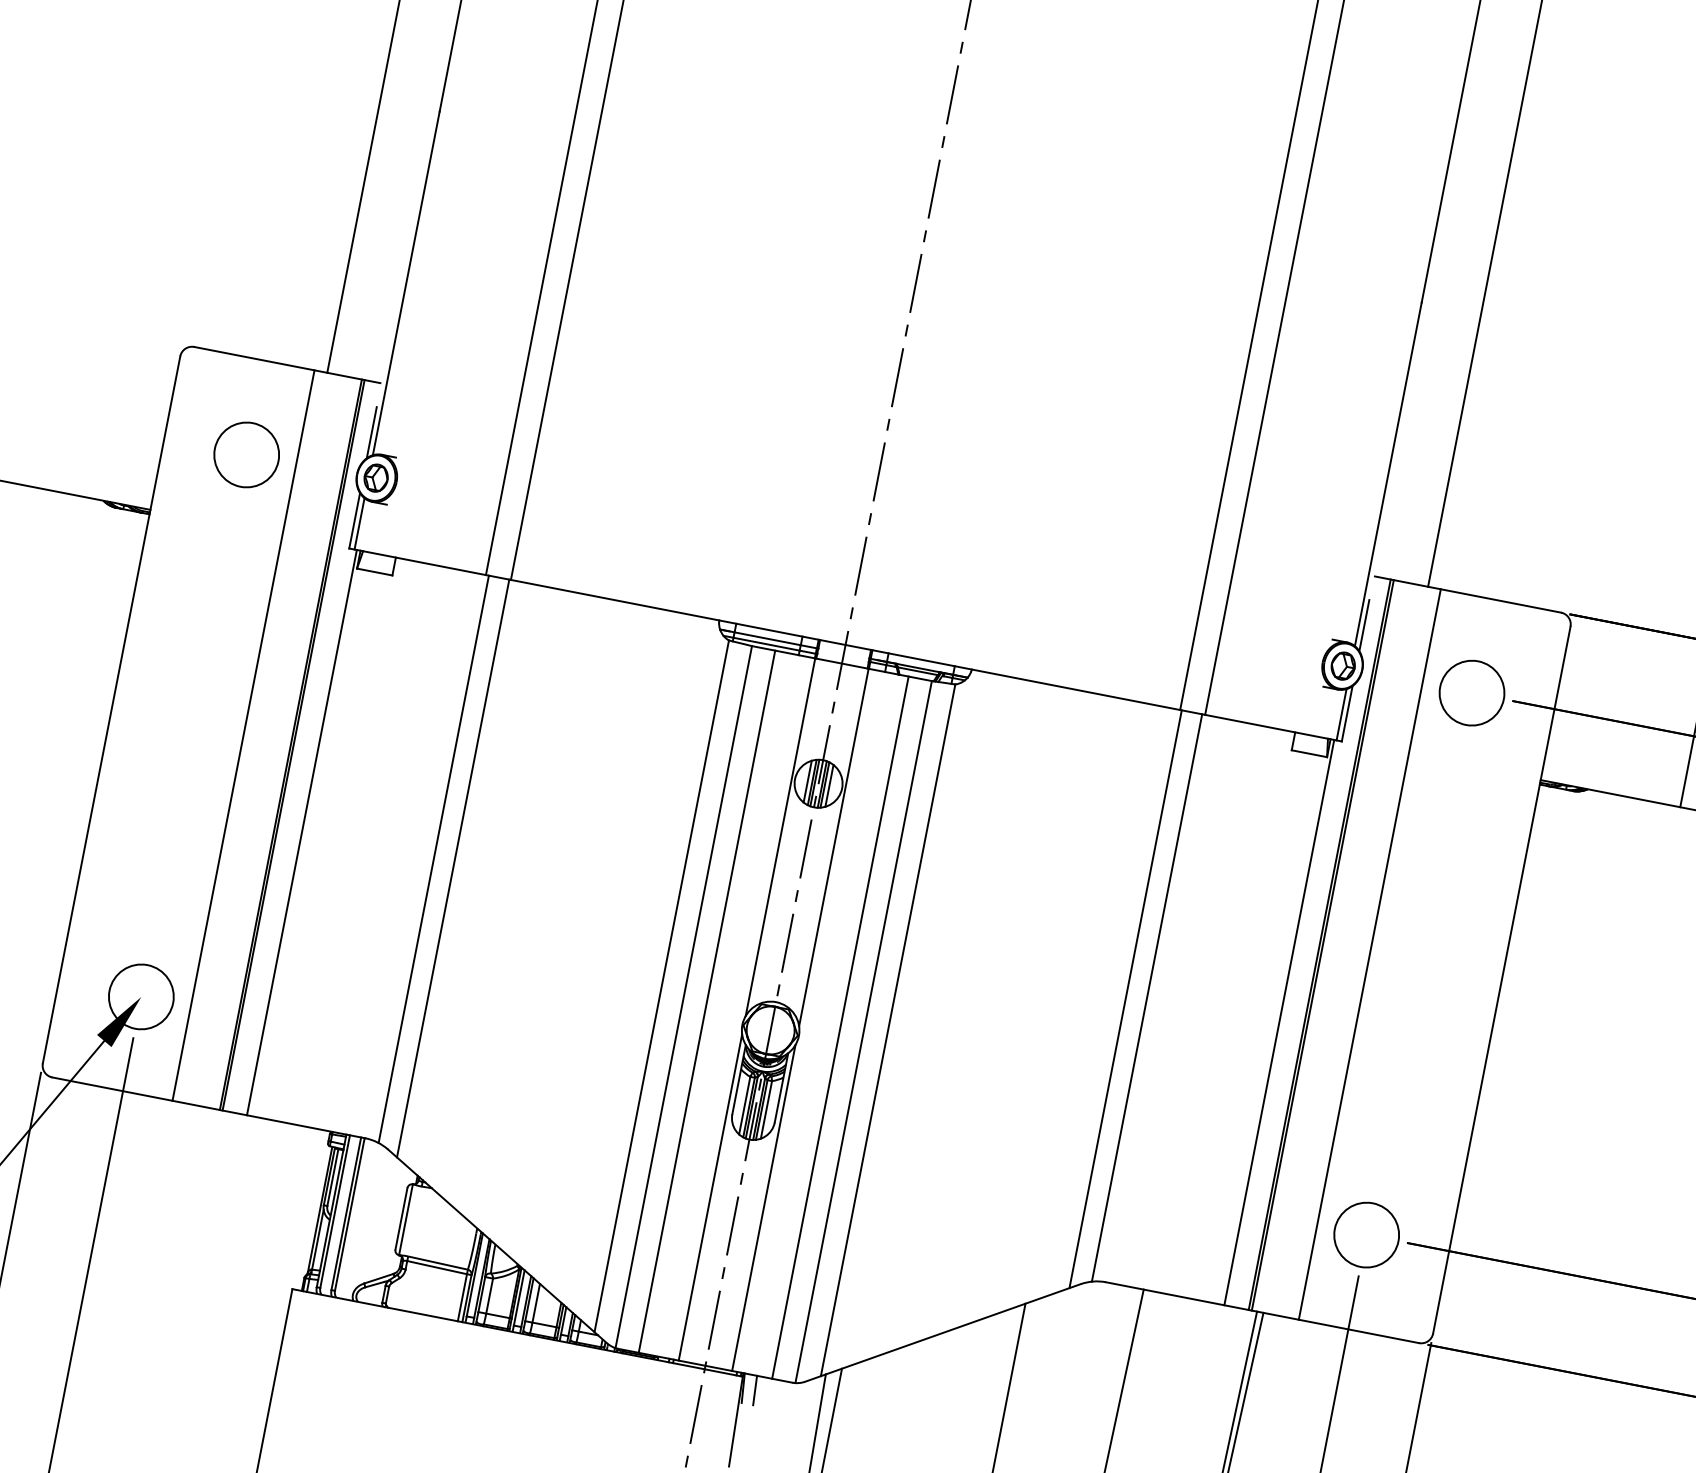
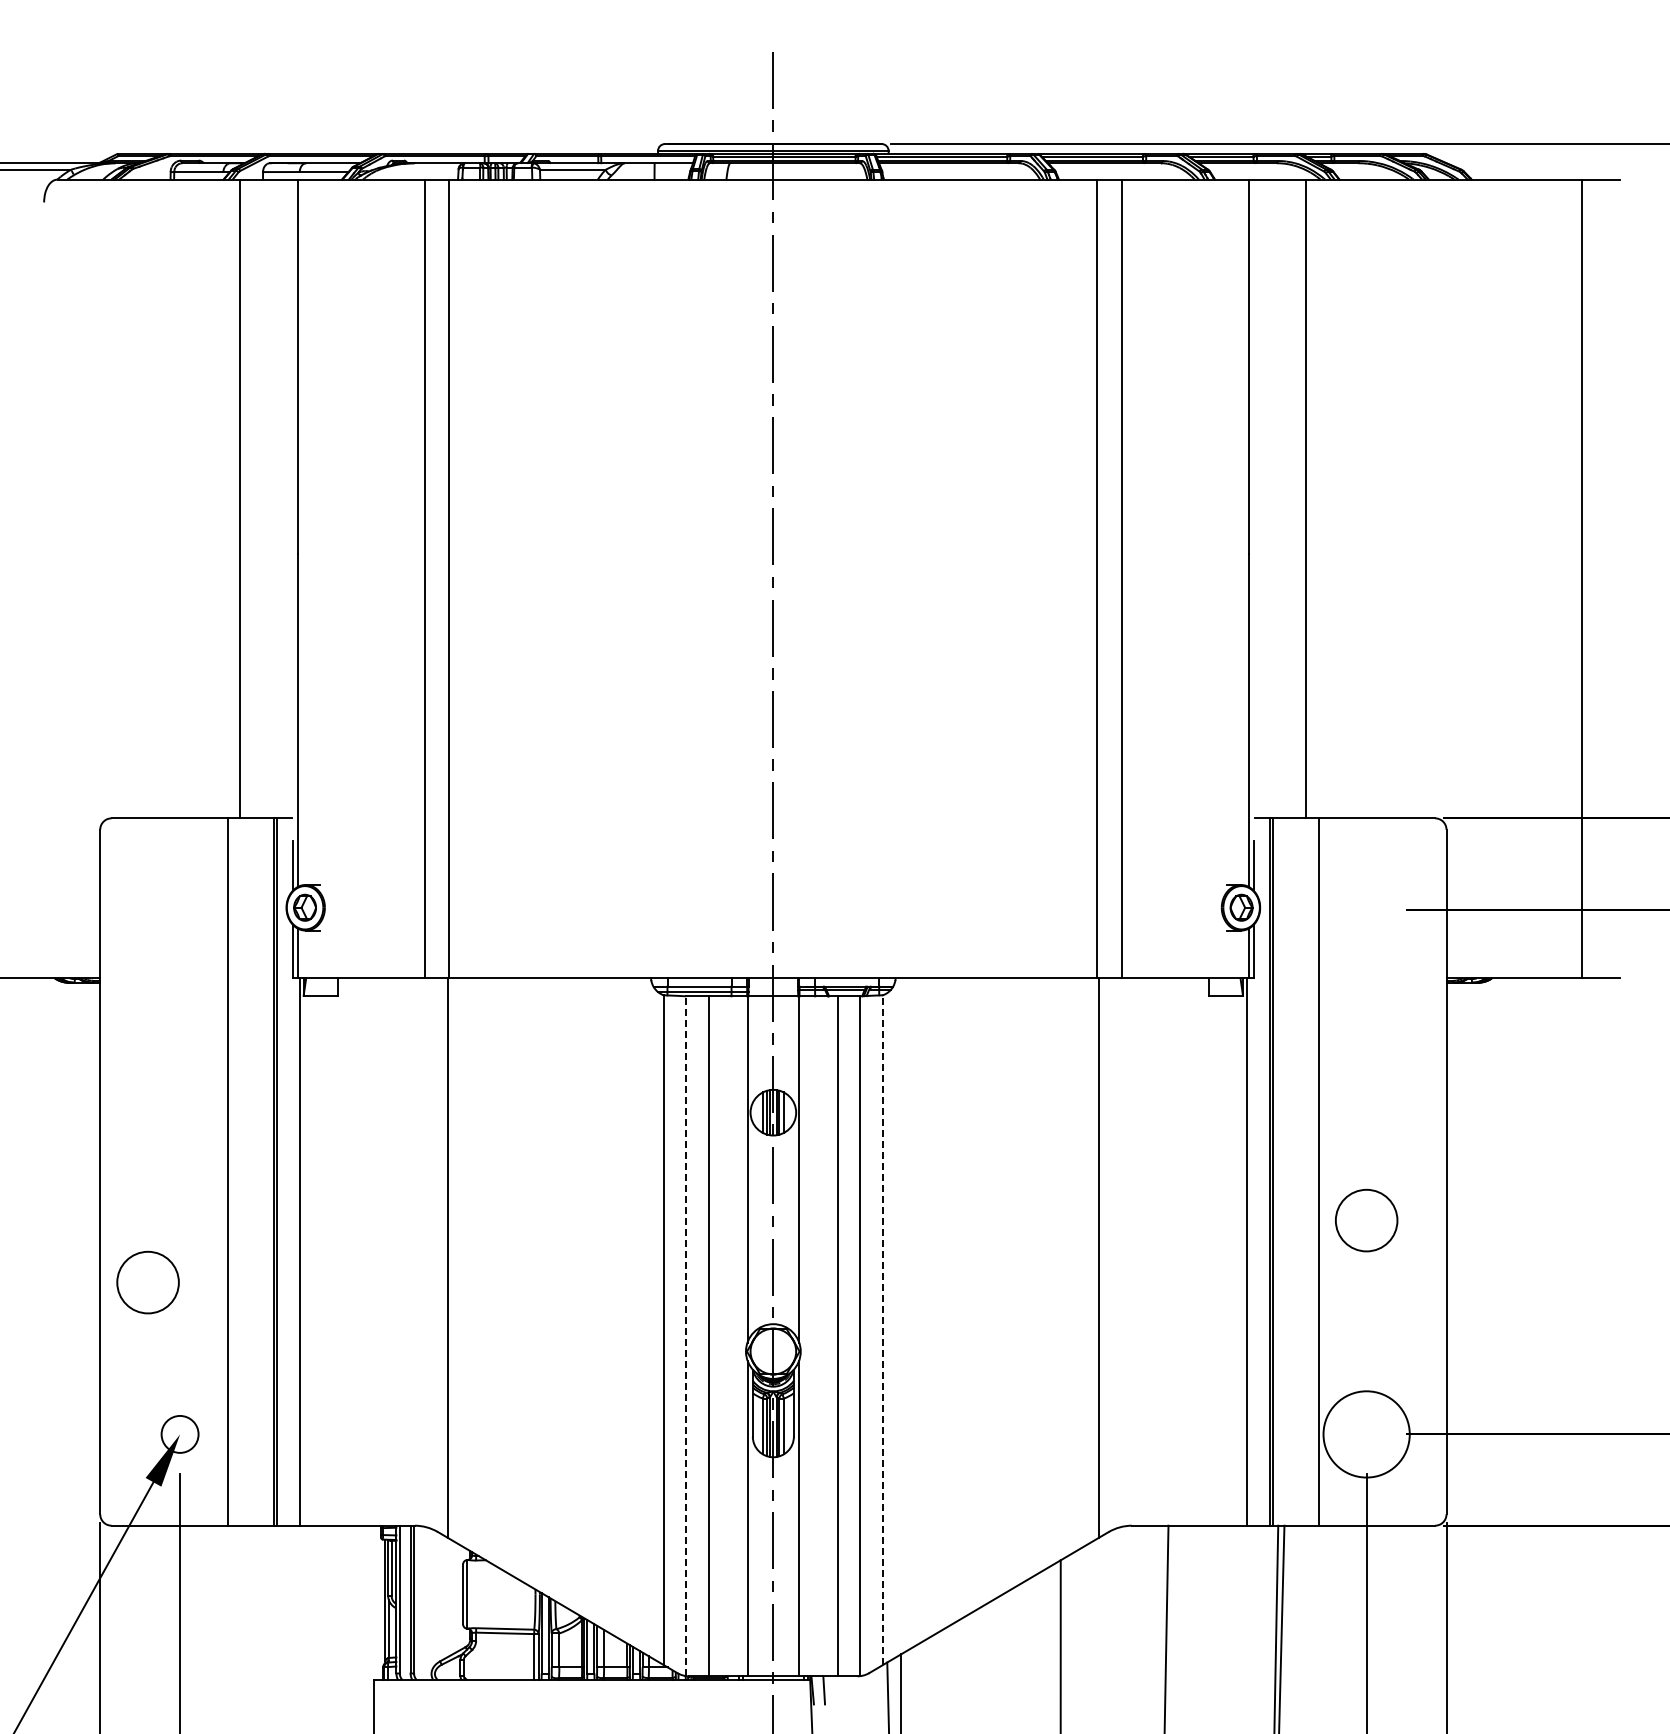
circle: (246, 454) -> (147, 1282), moved
circle: (1471, 693) -> (1366, 1220), moved
line: (433, 858) -> (427, 1252), removed
circle: (140, 996) -> (179, 1434), size x0.6
line: (683, 997) -> (686, 1336), solid -> dashed
line: (1146, 997) -> (1118, 1252), removed
line: (887, 1030) -> (882, 1330), solid -> dashed
circle: (1366, 1235) -> (1366, 1434), size x1.4

